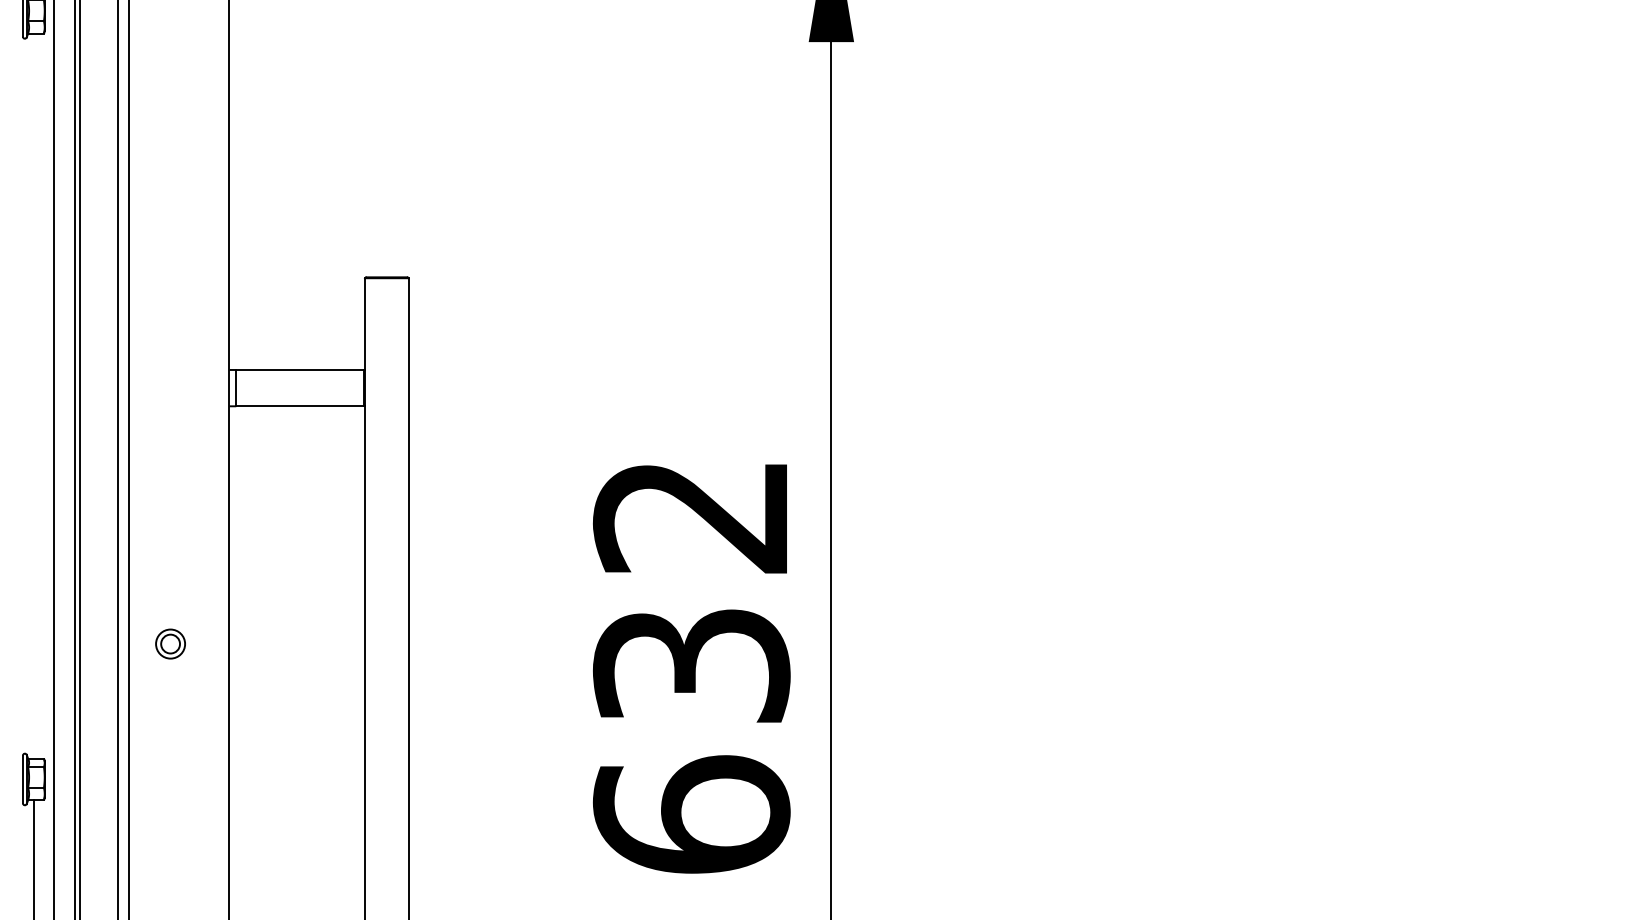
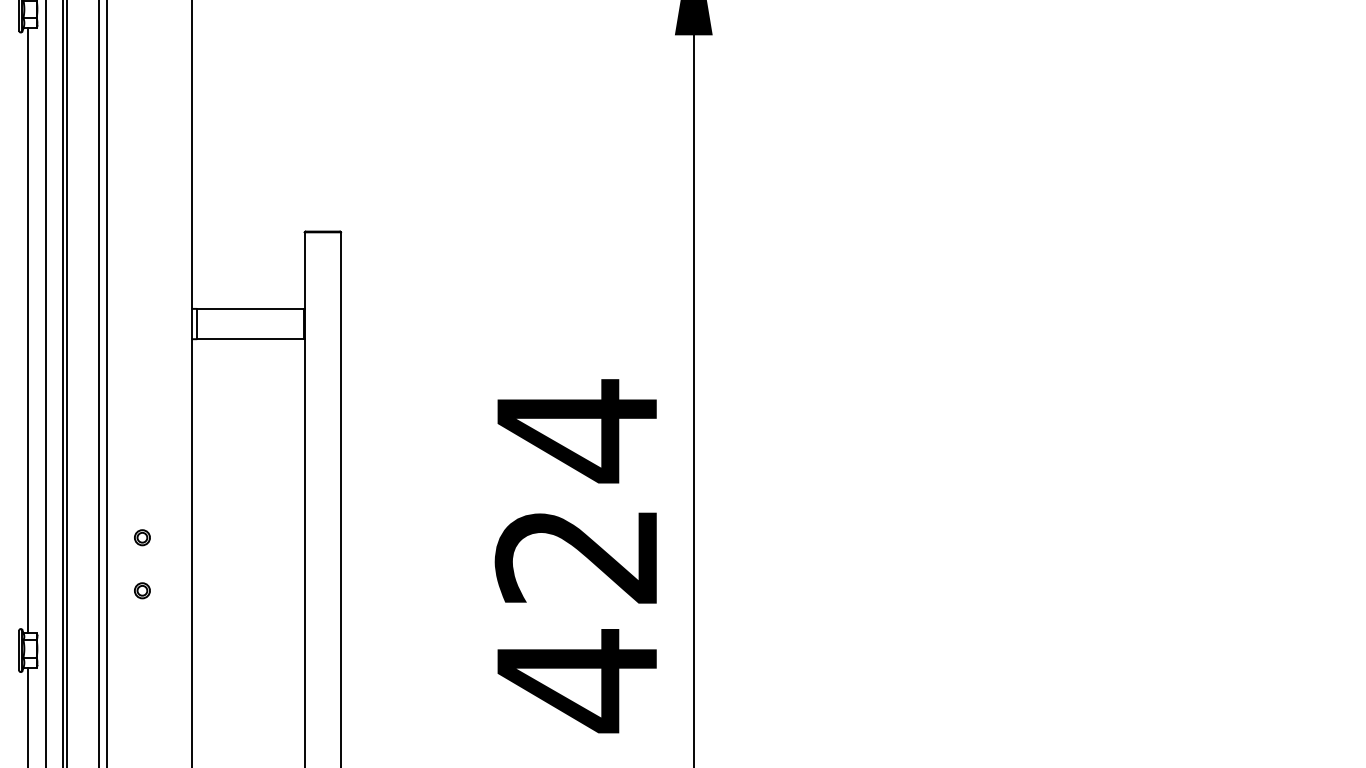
line: (34, 395) -> (28, 330), added
part: (170, 643) -> (142, 537), size x0.62
text: (690, 666) -> (576, 556), 632 -> 424
part: (170, 707) -> (142, 590), added

